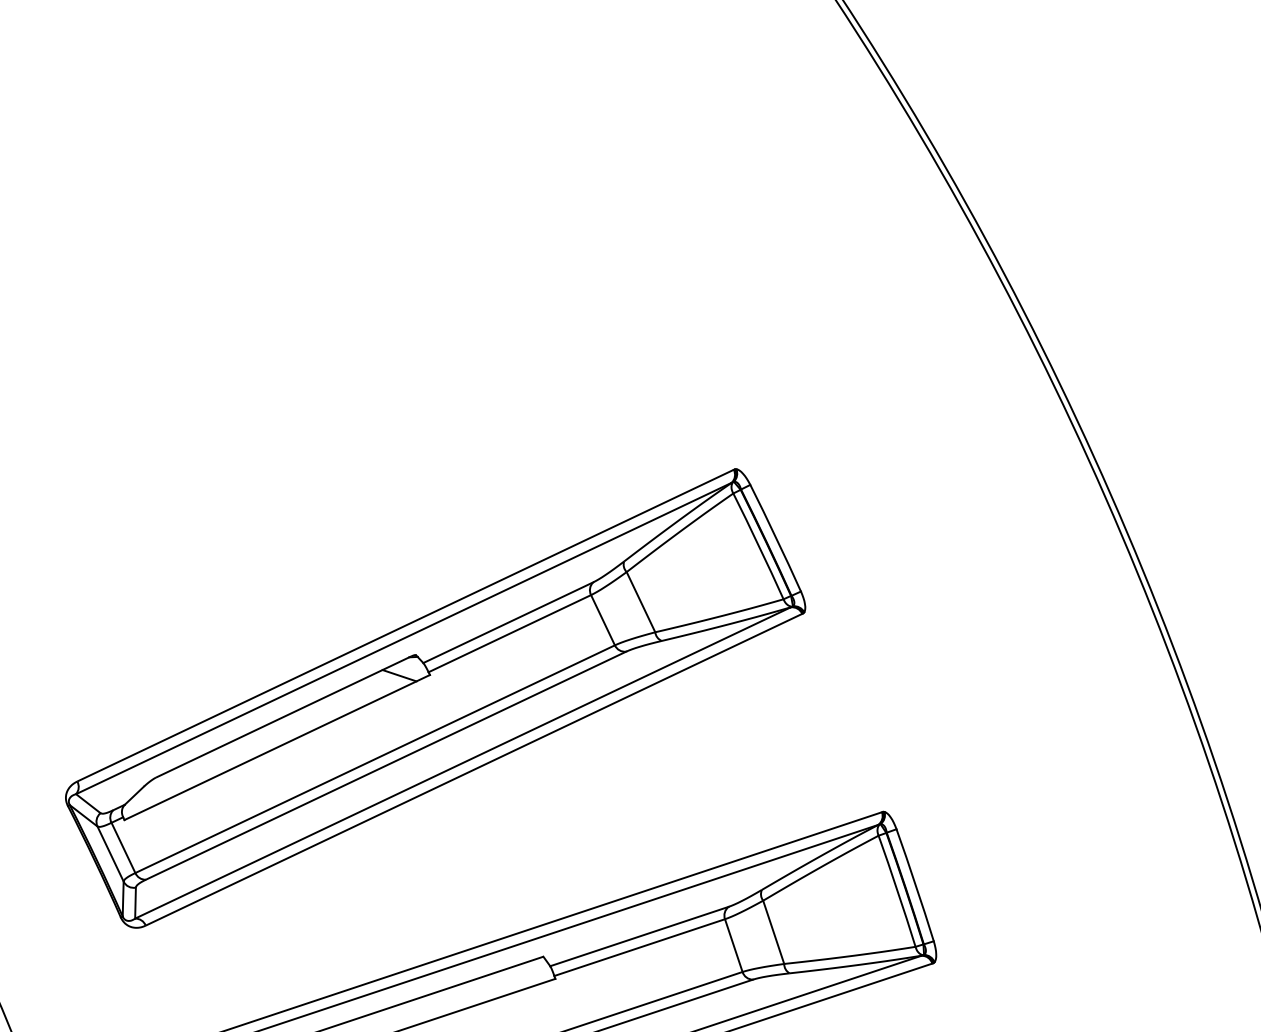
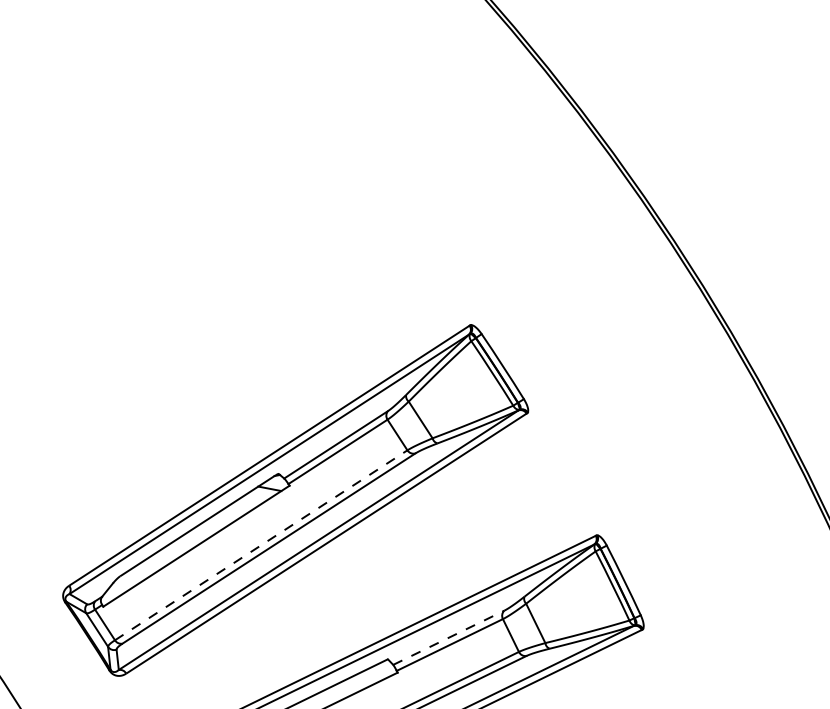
line: (375, 759) -> (261, 545), solid -> dashed
line: (639, 936) -> (448, 637), solid -> dashed

